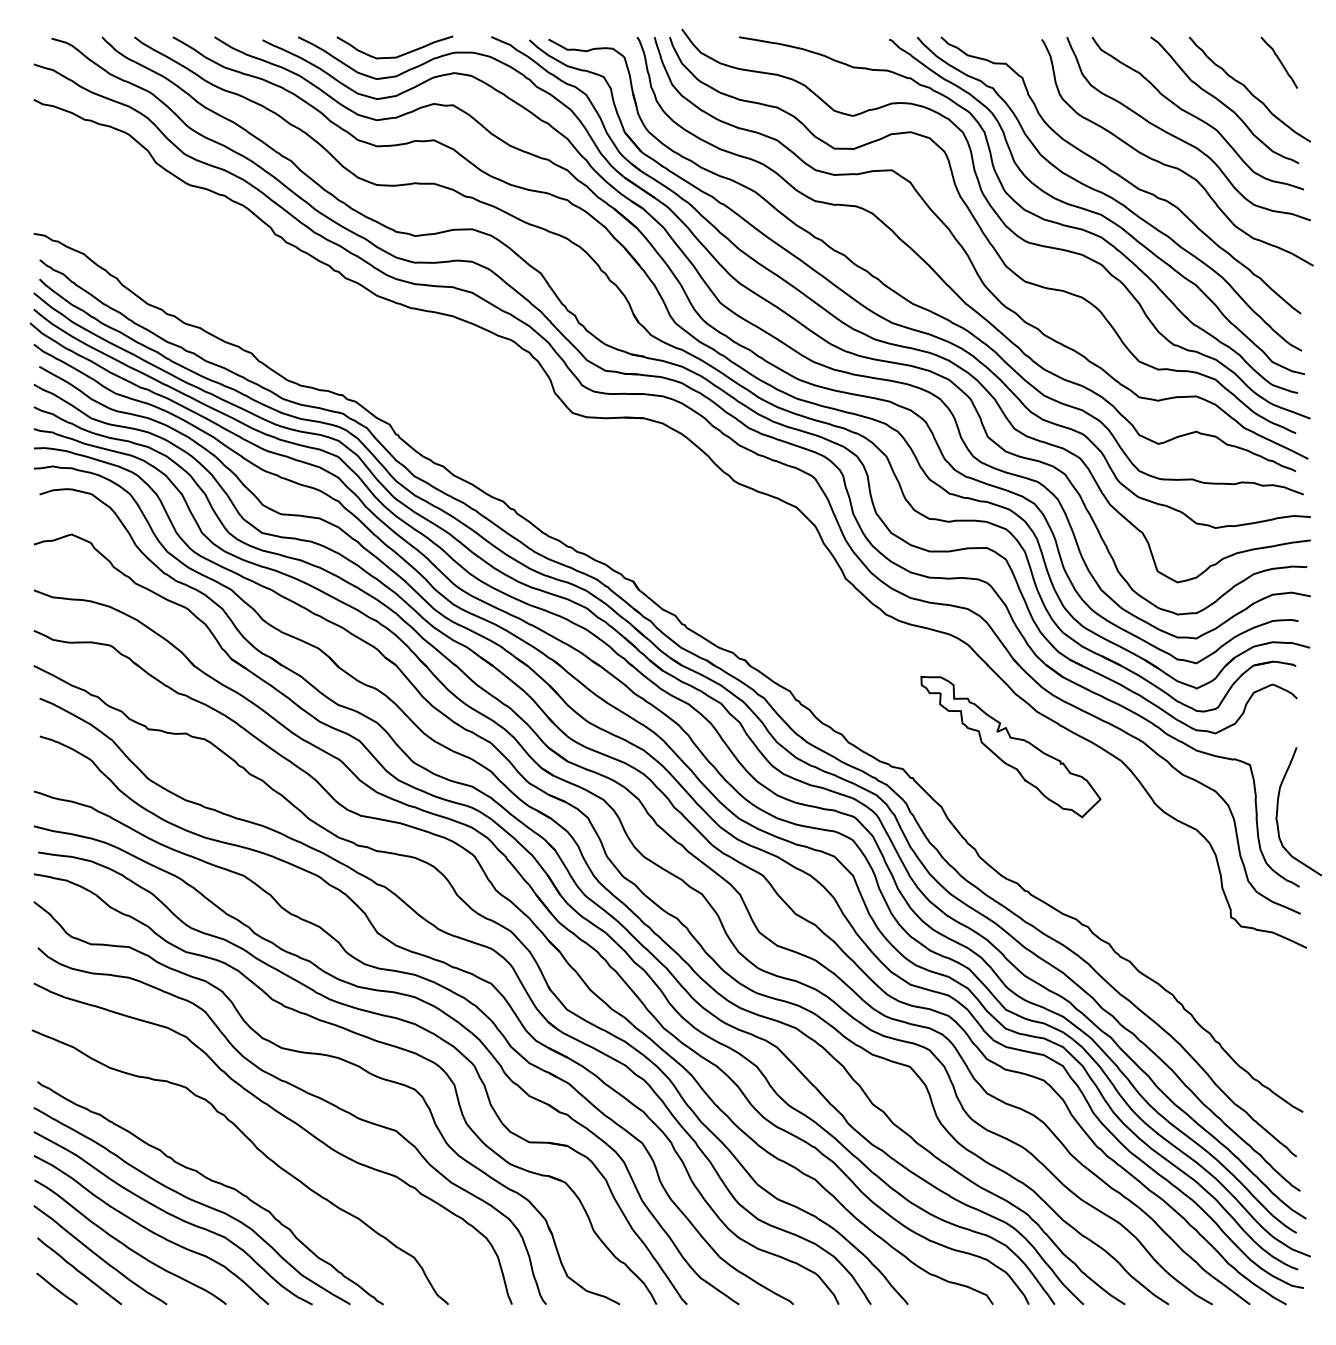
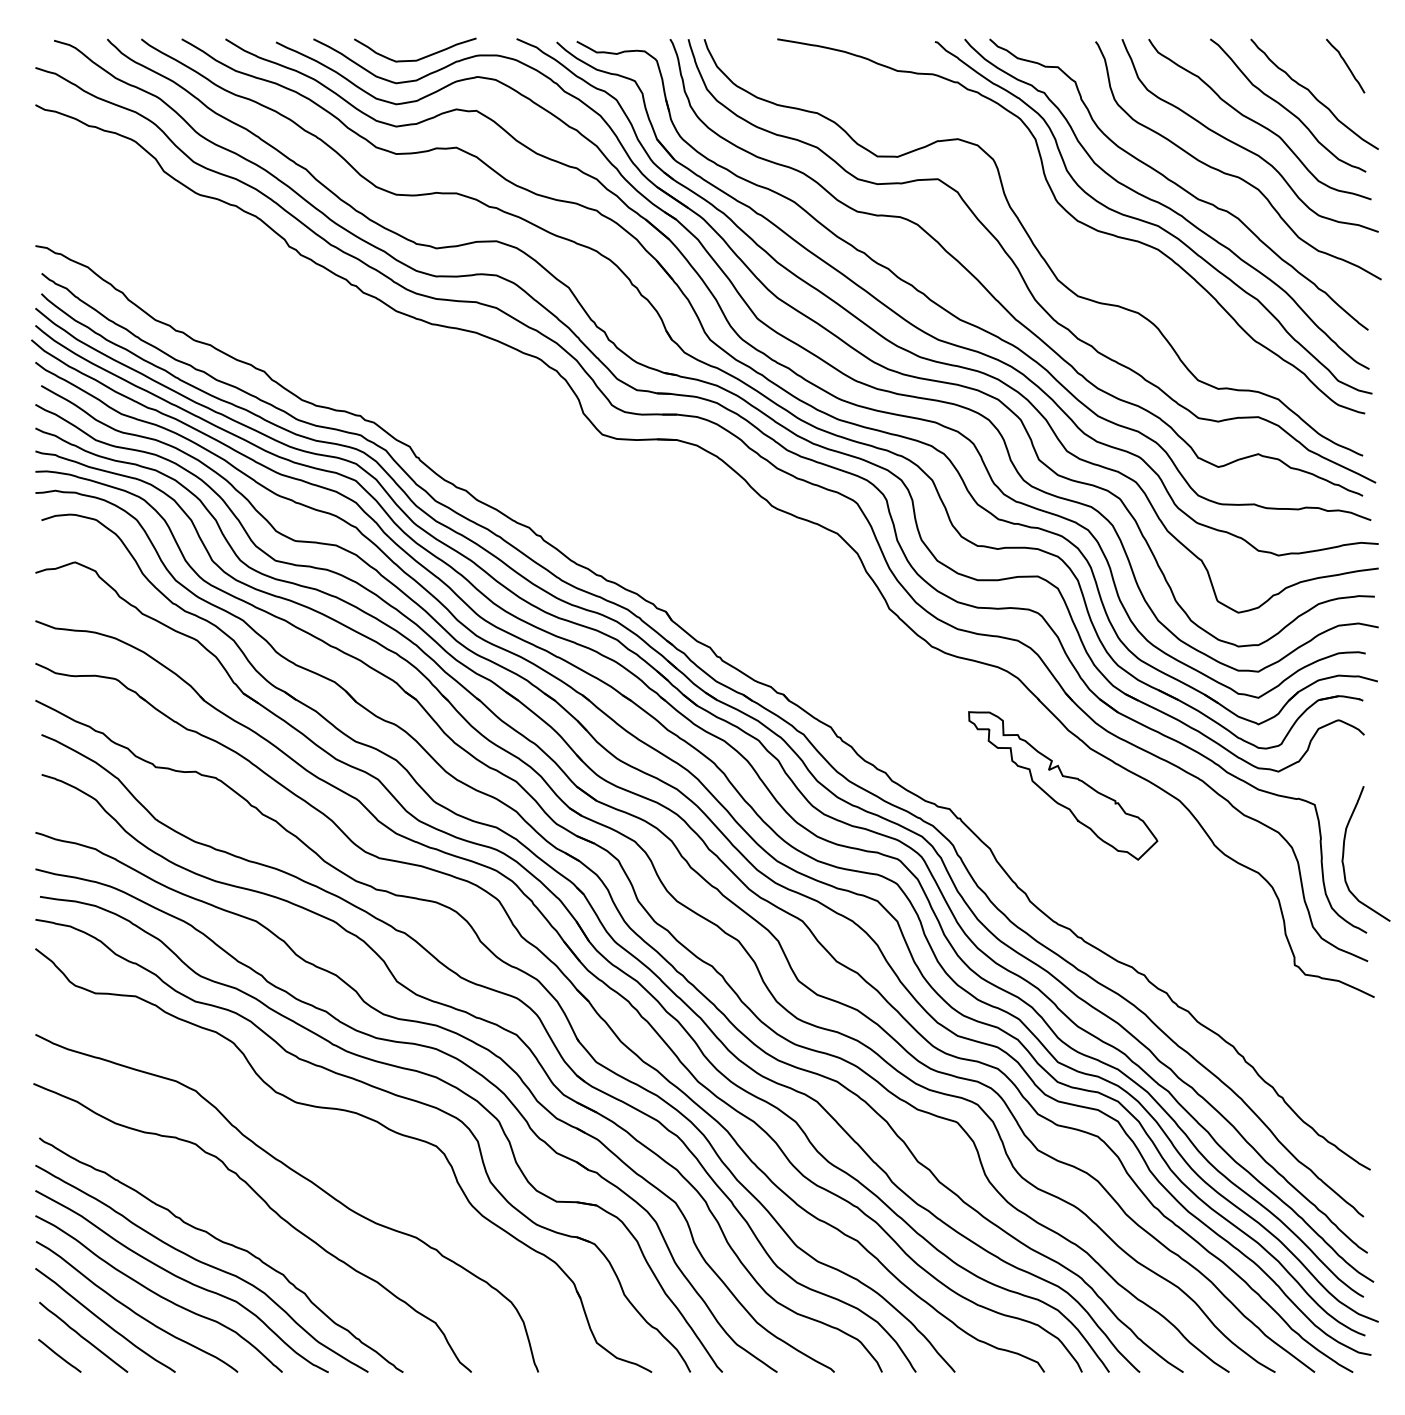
curve: (999, 219) -> (1051, 230), removed
curve: (306, 1093) -> (322, 1150), removed

